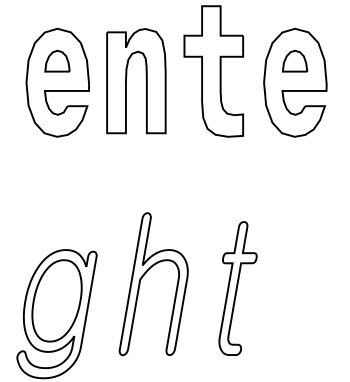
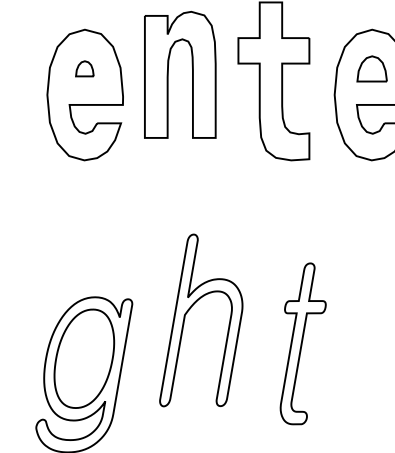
part: (57, 60) -> (84, 68), size x0.6
part: (126, 81) -> (168, 75), moved
part: (142, 278) -> (187, 313), moved

